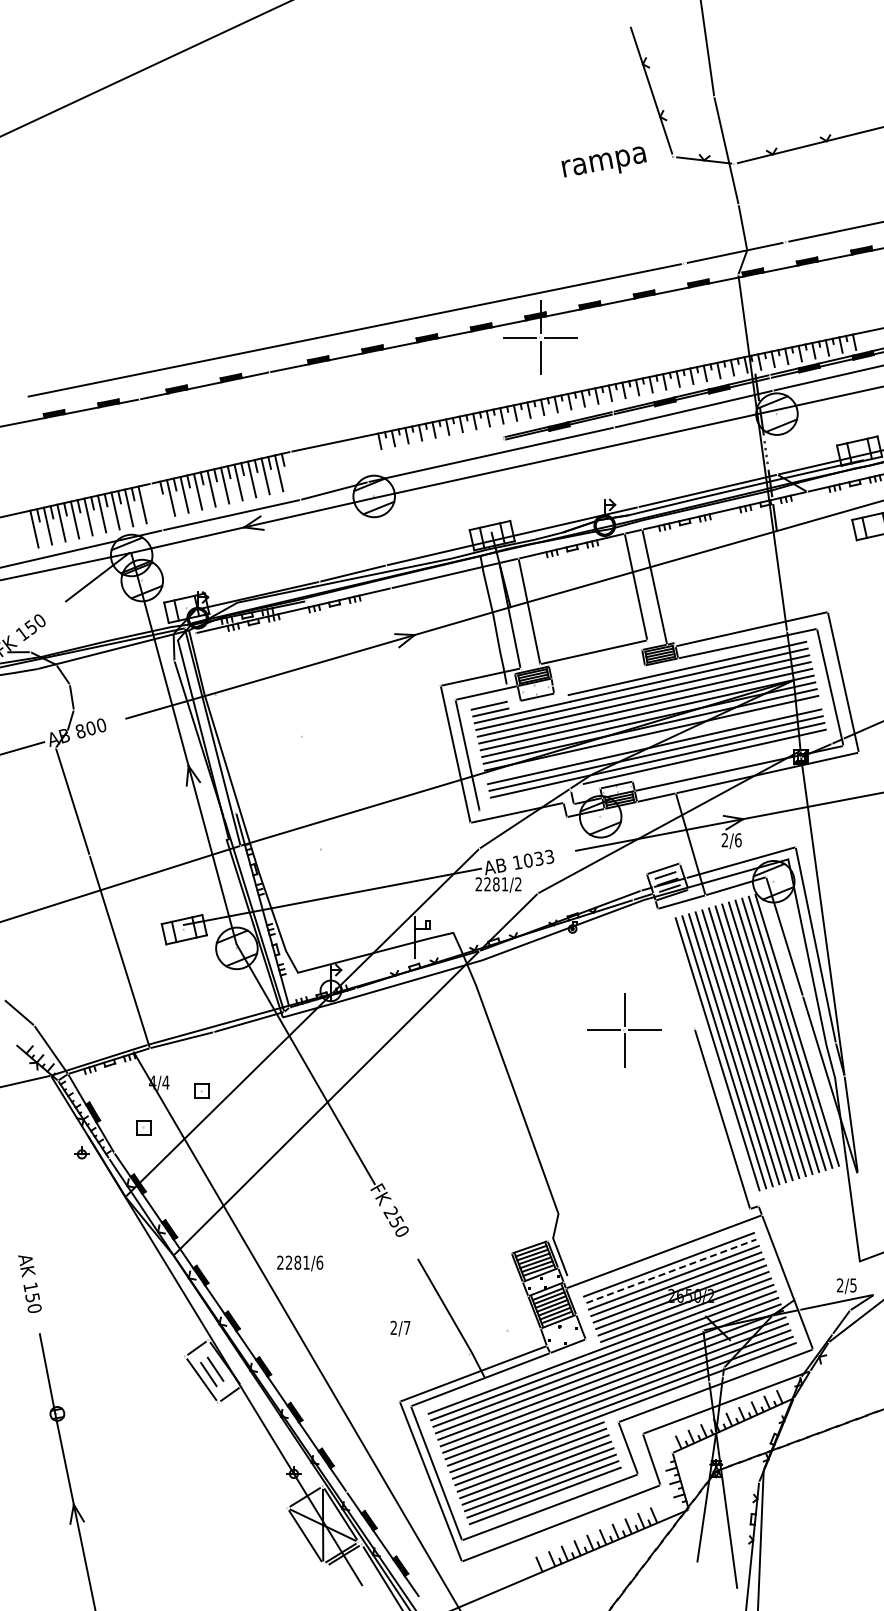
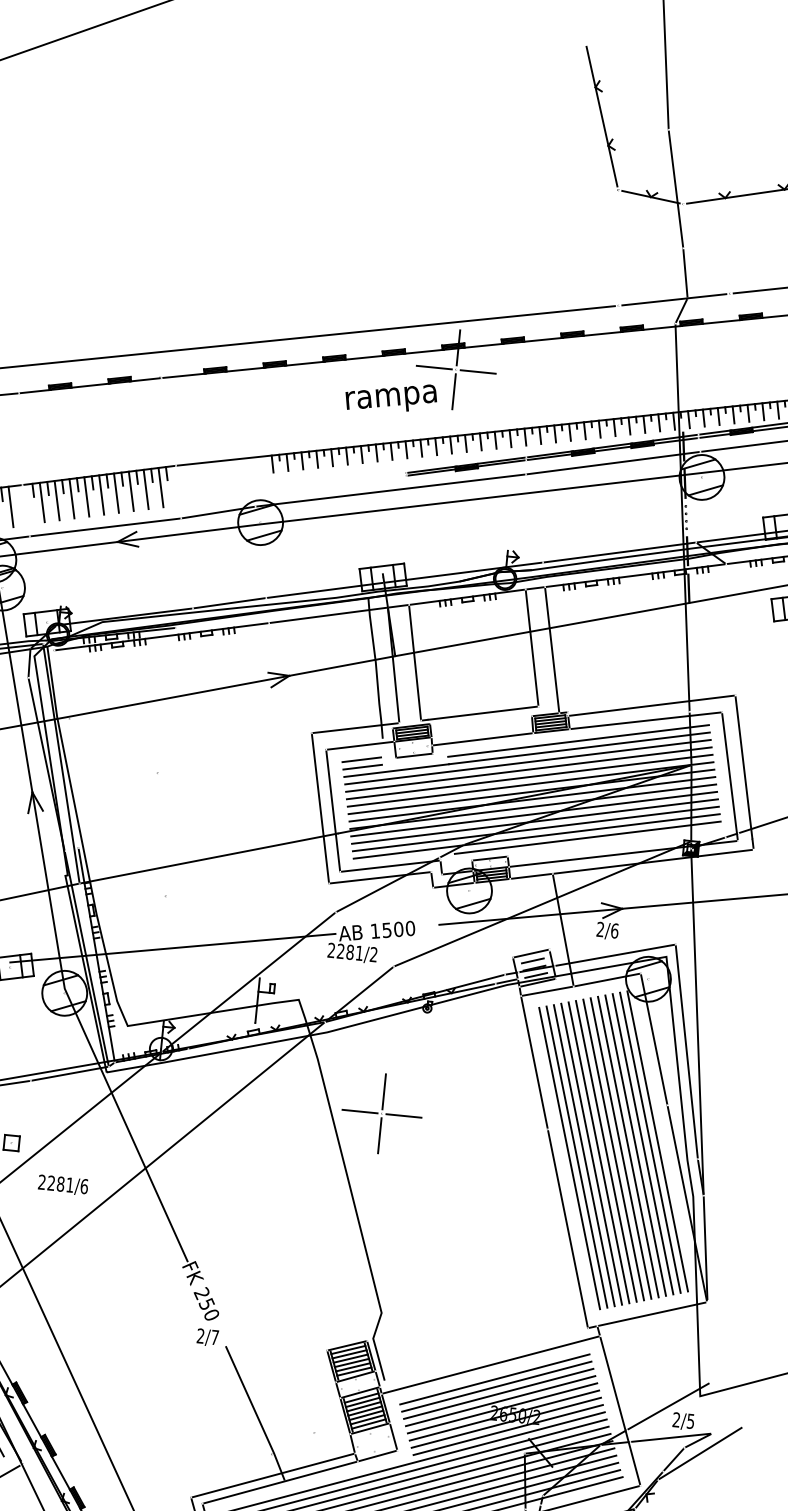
text: (603, 161) -> (390, 396), moved
line: (598, 675) -> (482, 738), added
line: (652, 739) -> (533, 813), added
line: (525, 800) -> (390, 865), added
text: (538, 858) -> (398, 929), 1033 -> 1500
line: (676, 968) -> (534, 1062), added
part: (624, 1030) -> (381, 1114), moved
line: (807, 1189) -> (651, 1313), added
text: (300, 1263) -> (63, 1185), moved
line: (671, 1271) -> (496, 1386), dashed -> solid
line: (831, 1273) -> (668, 1406), added
text: (400, 1328) -> (207, 1337), moved

